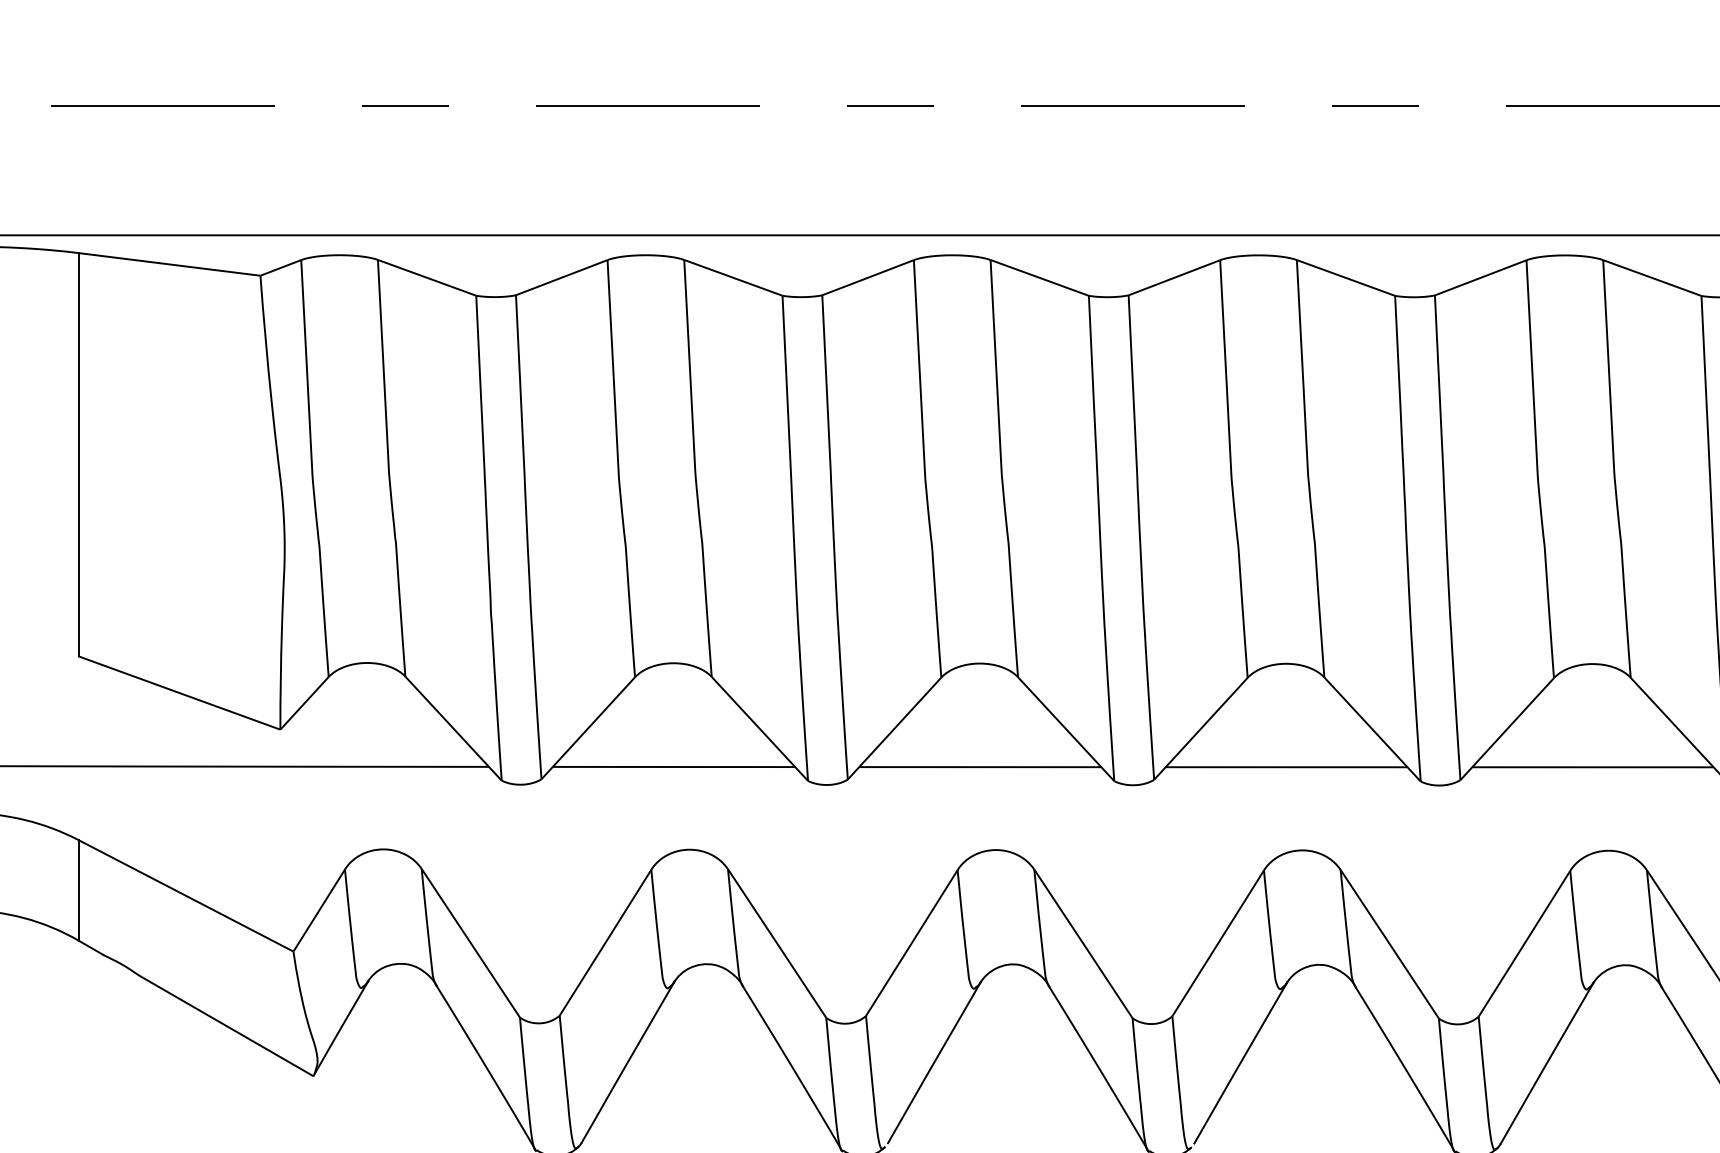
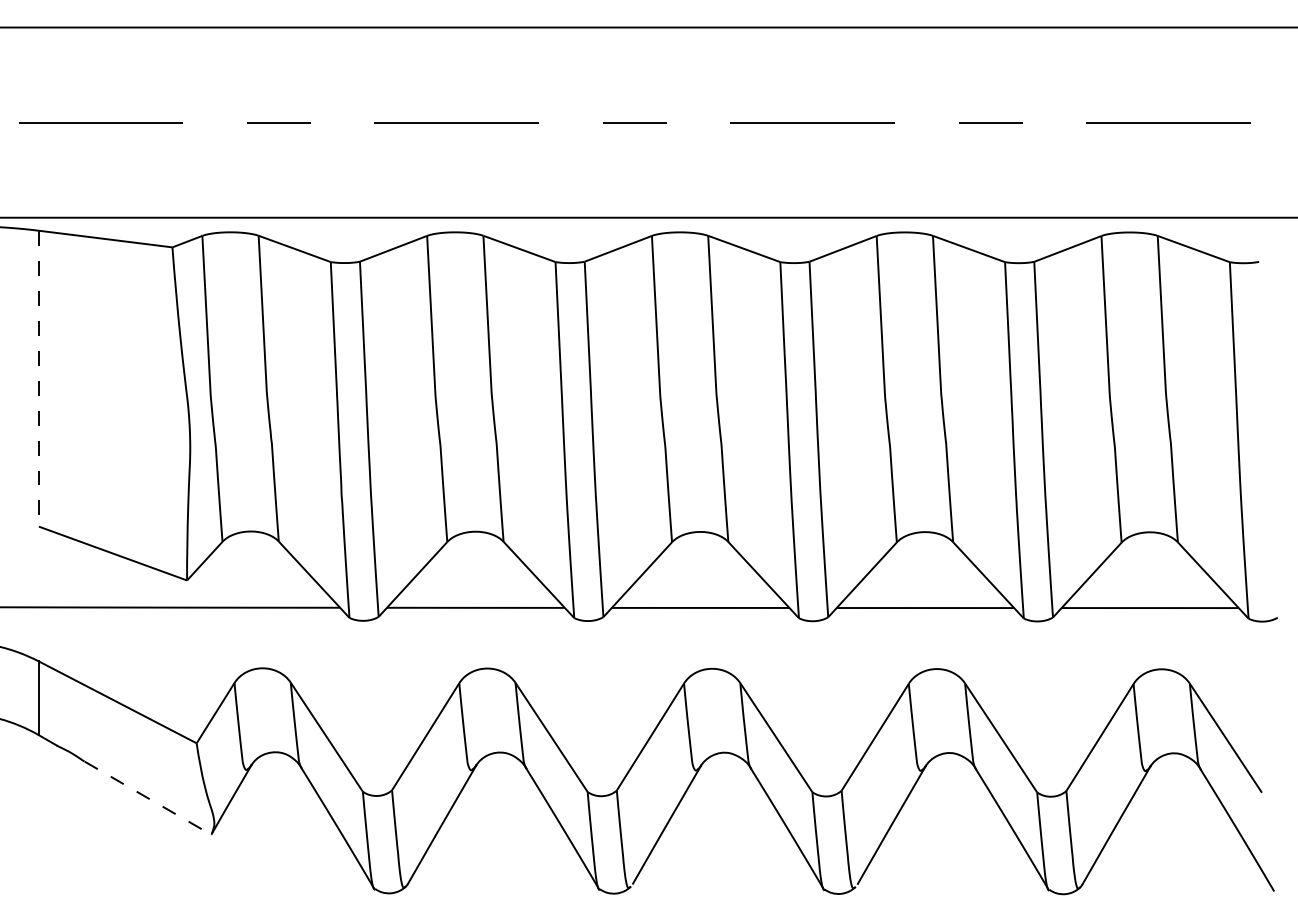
line: (77, 454) -> (38, 378), solid -> dashed
line: (226, 1026) -> (147, 798), solid -> dashed

